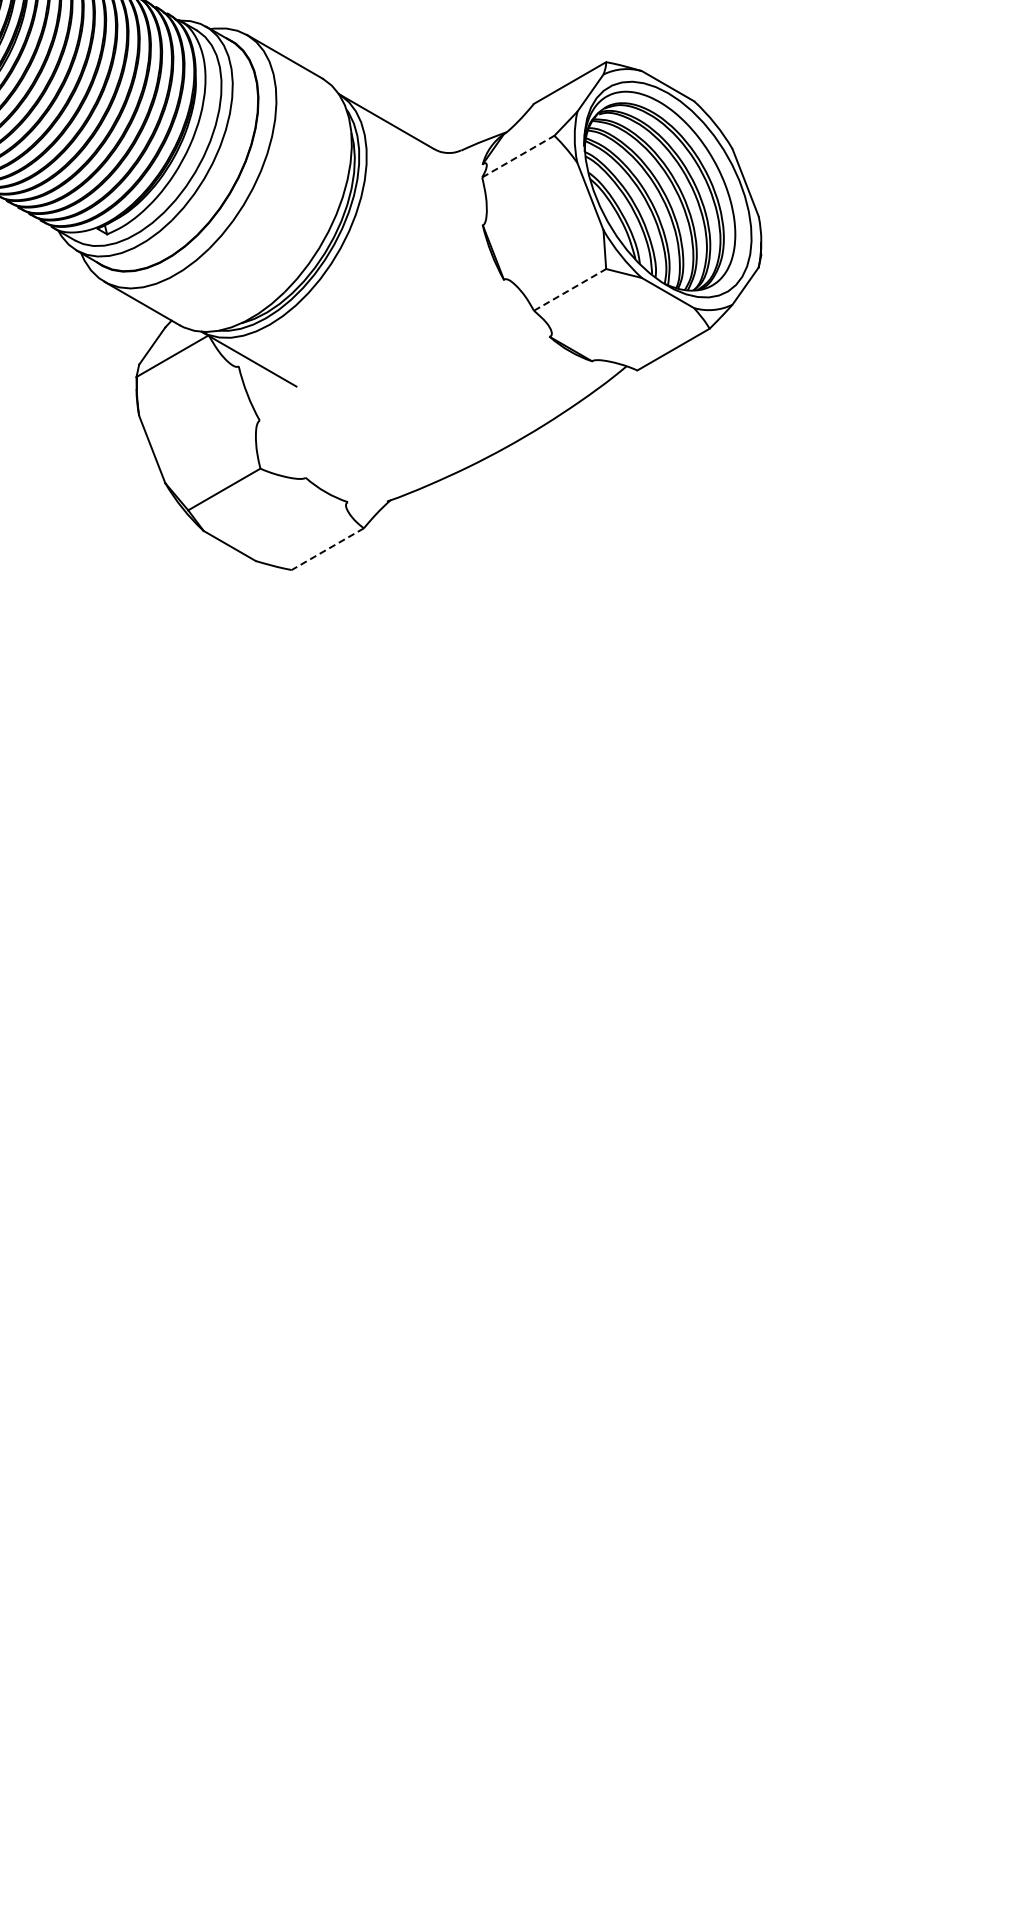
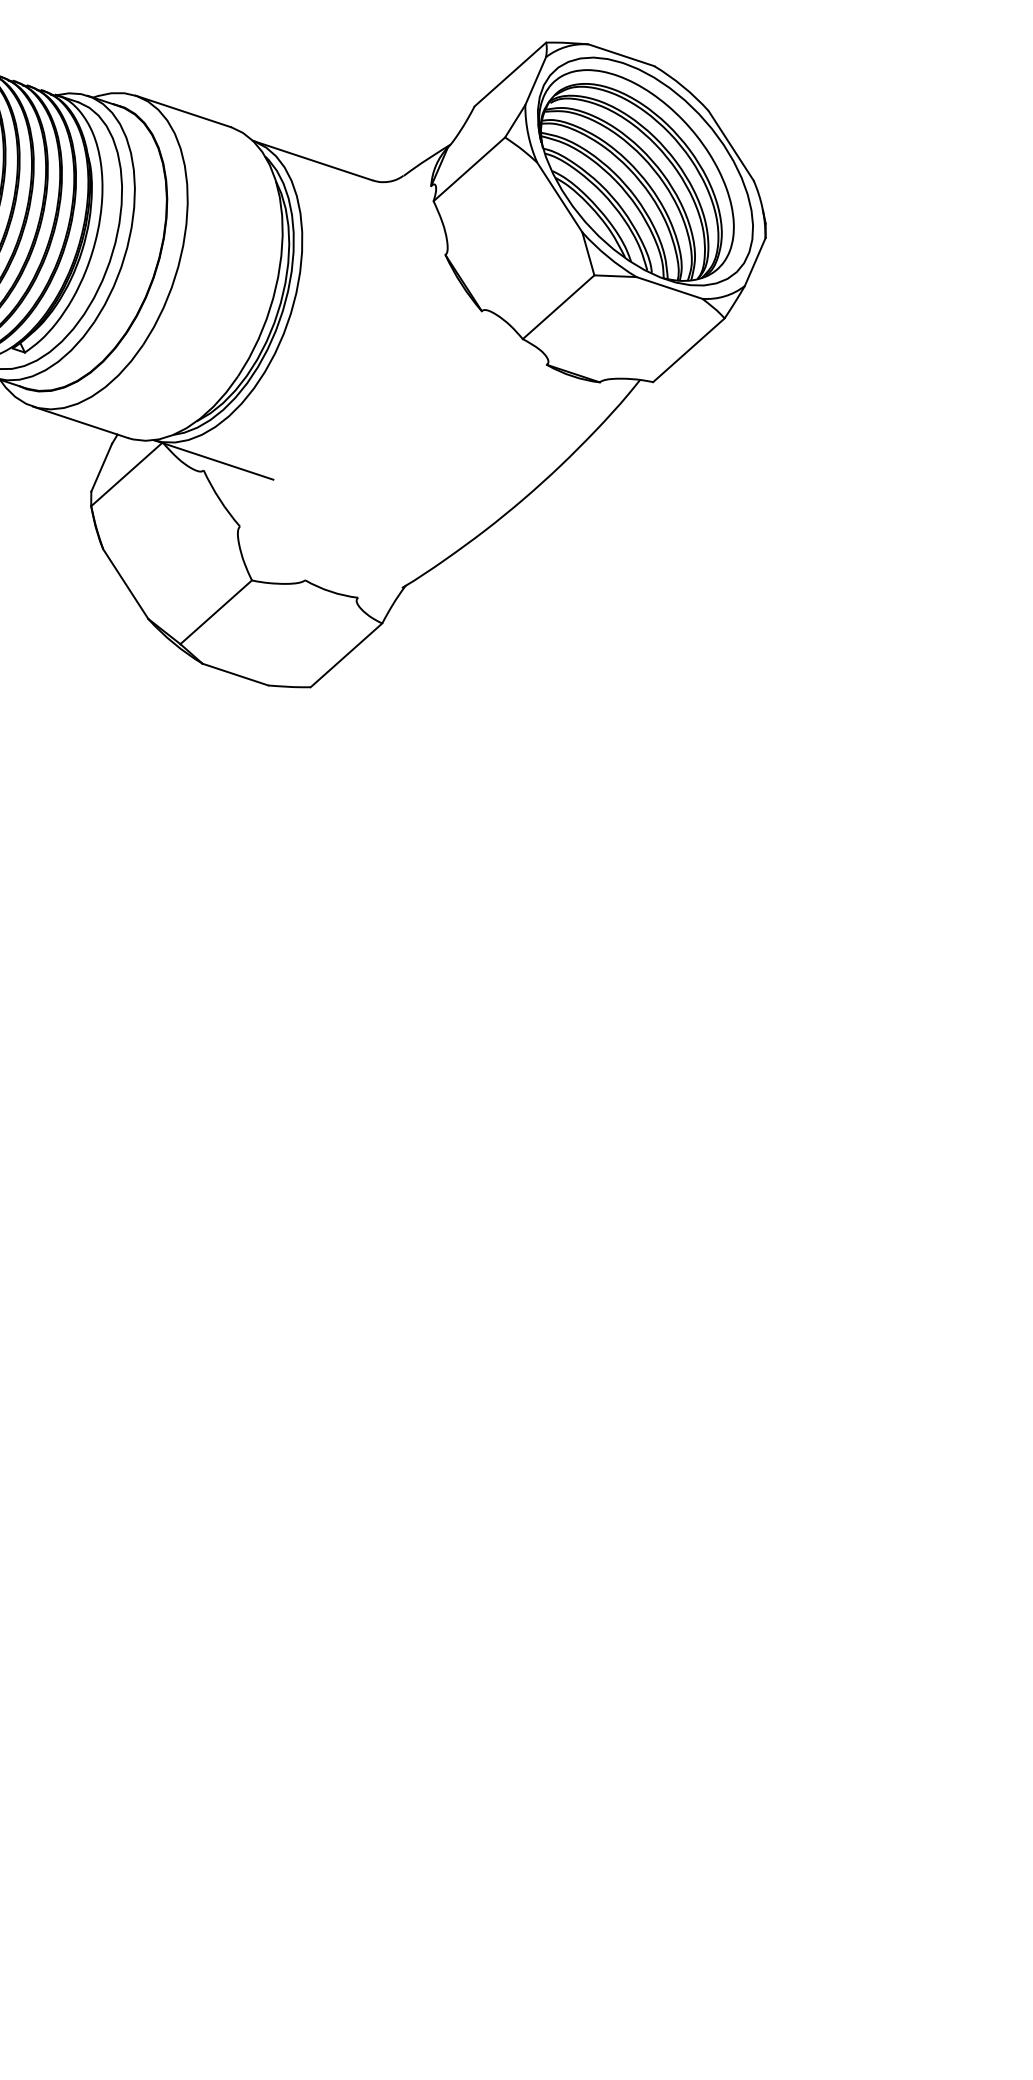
line: (518, 156) -> (469, 169), dashed -> solid
line: (570, 289) -> (559, 306), dashed -> solid
line: (327, 549) -> (346, 655), dashed -> solid

